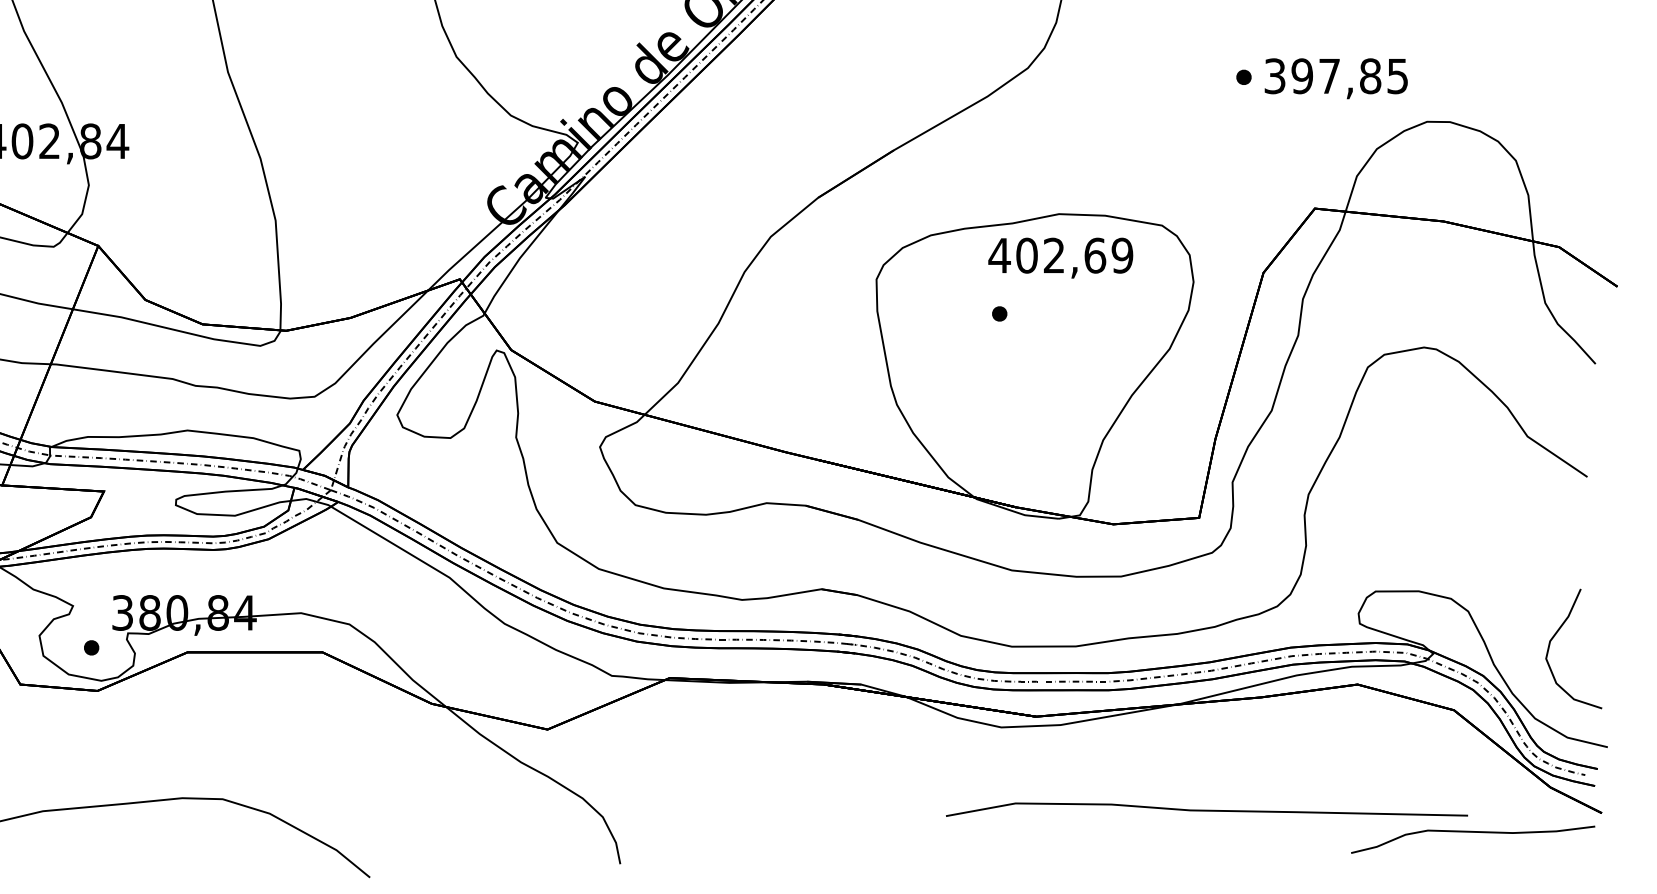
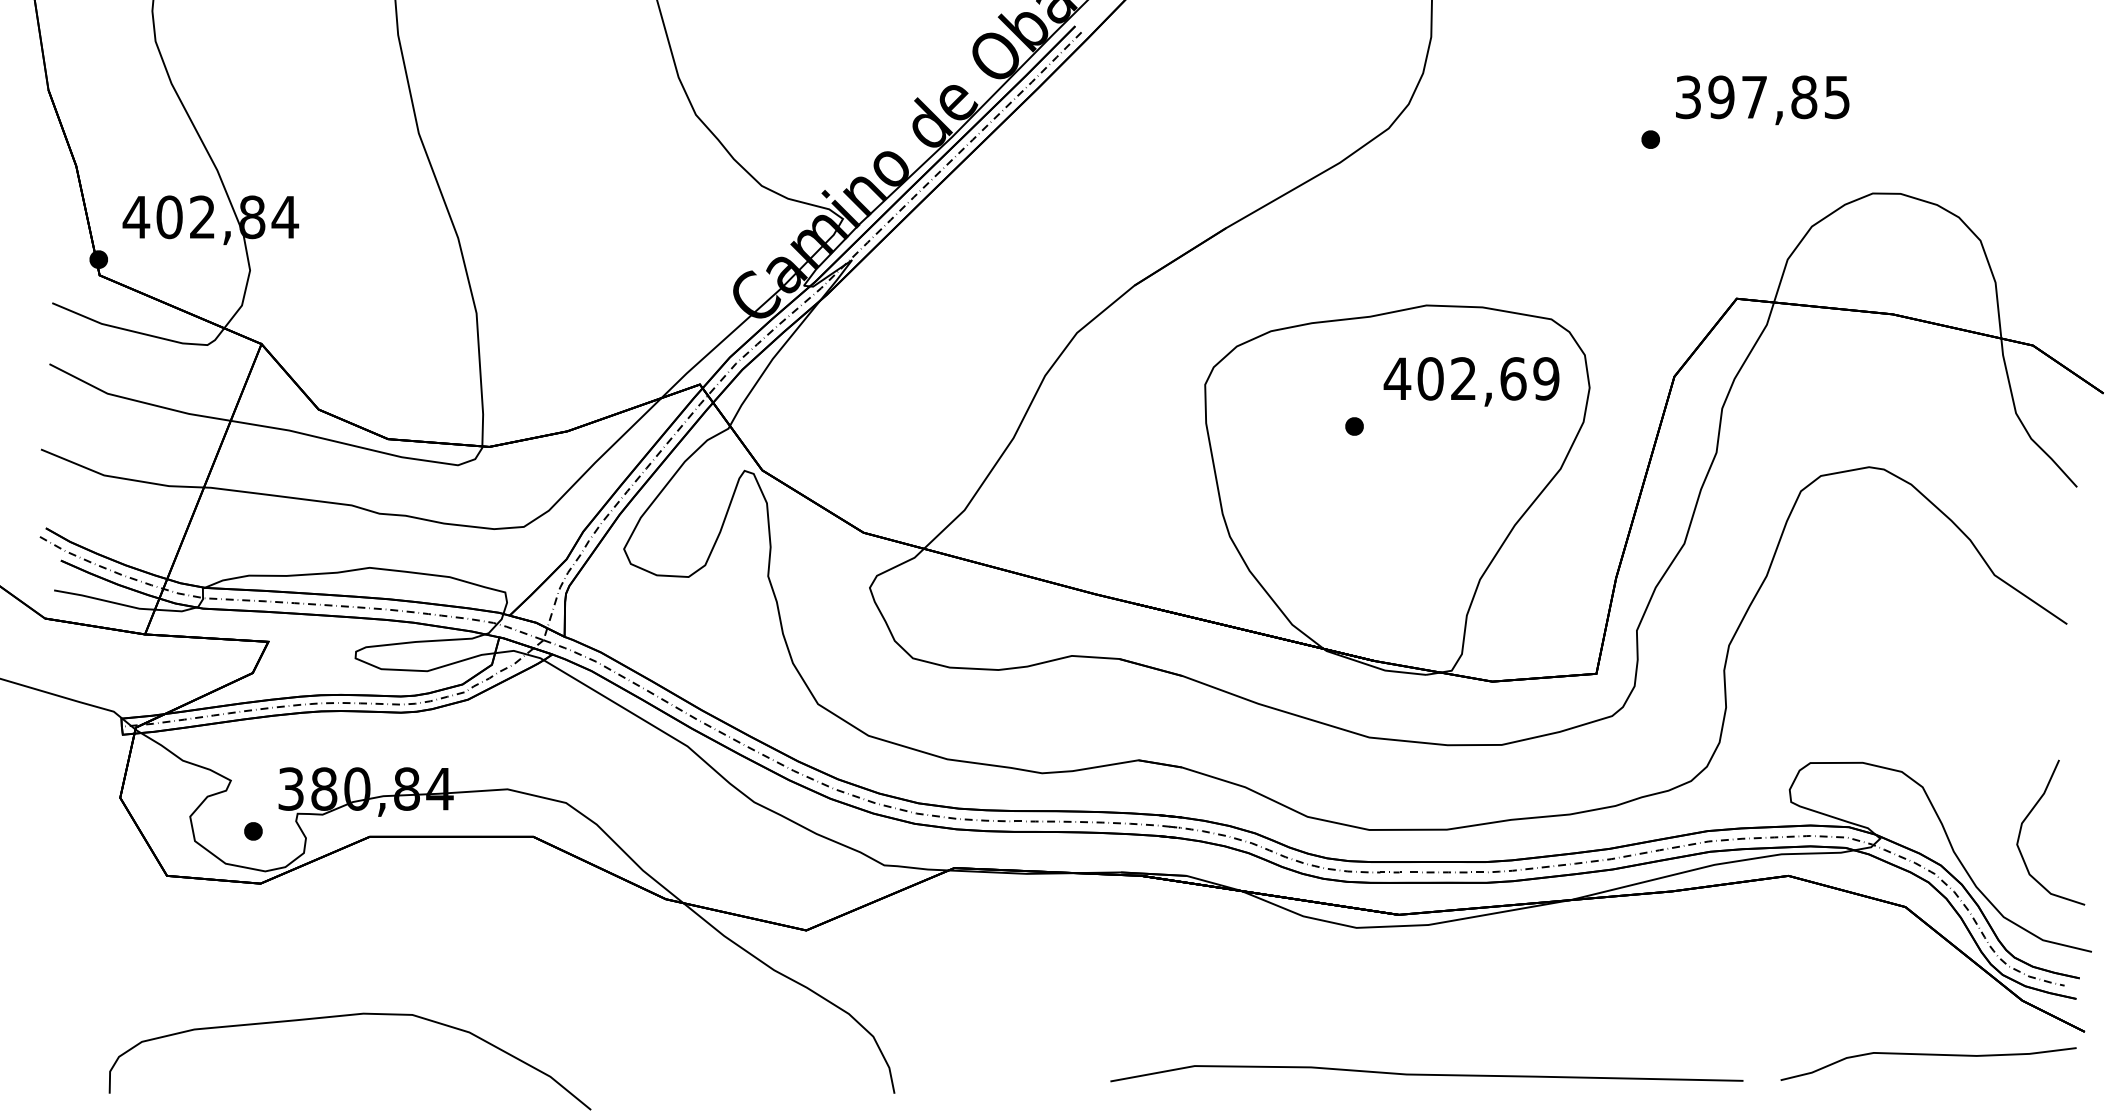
text: (1336, 78) -> (1762, 100), moved
text: (1060, 257) -> (1471, 381), moved
curve: (1206, 809) -> (1426, 1073), moved

